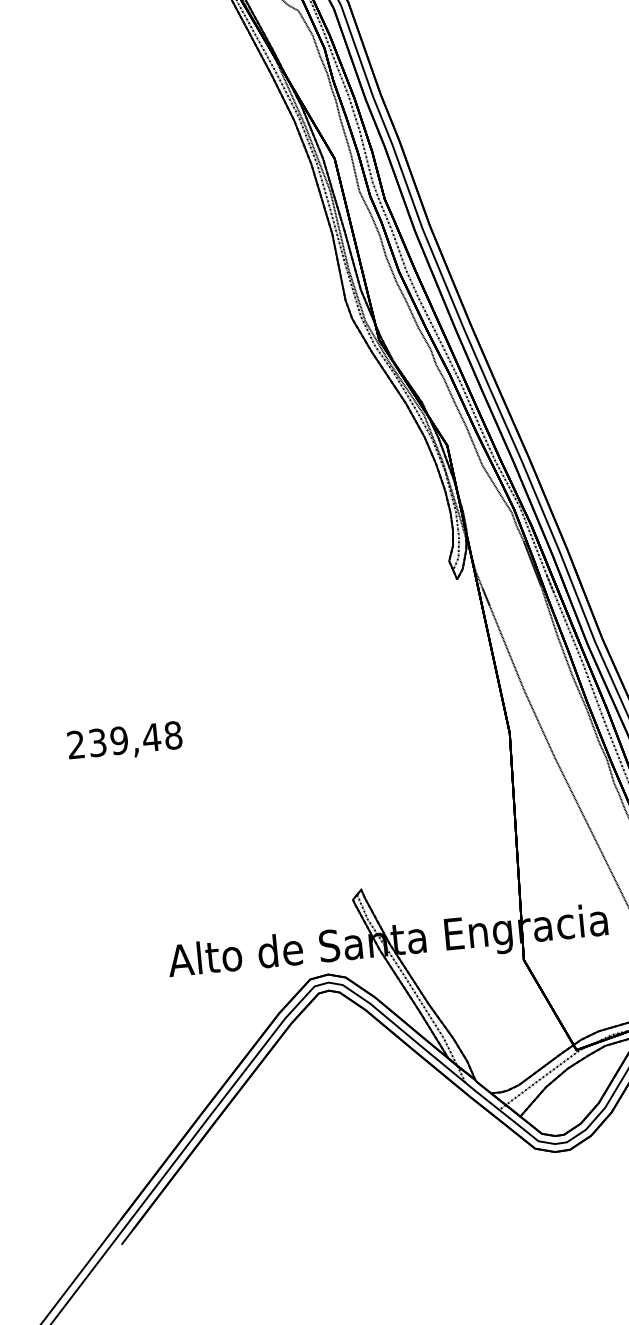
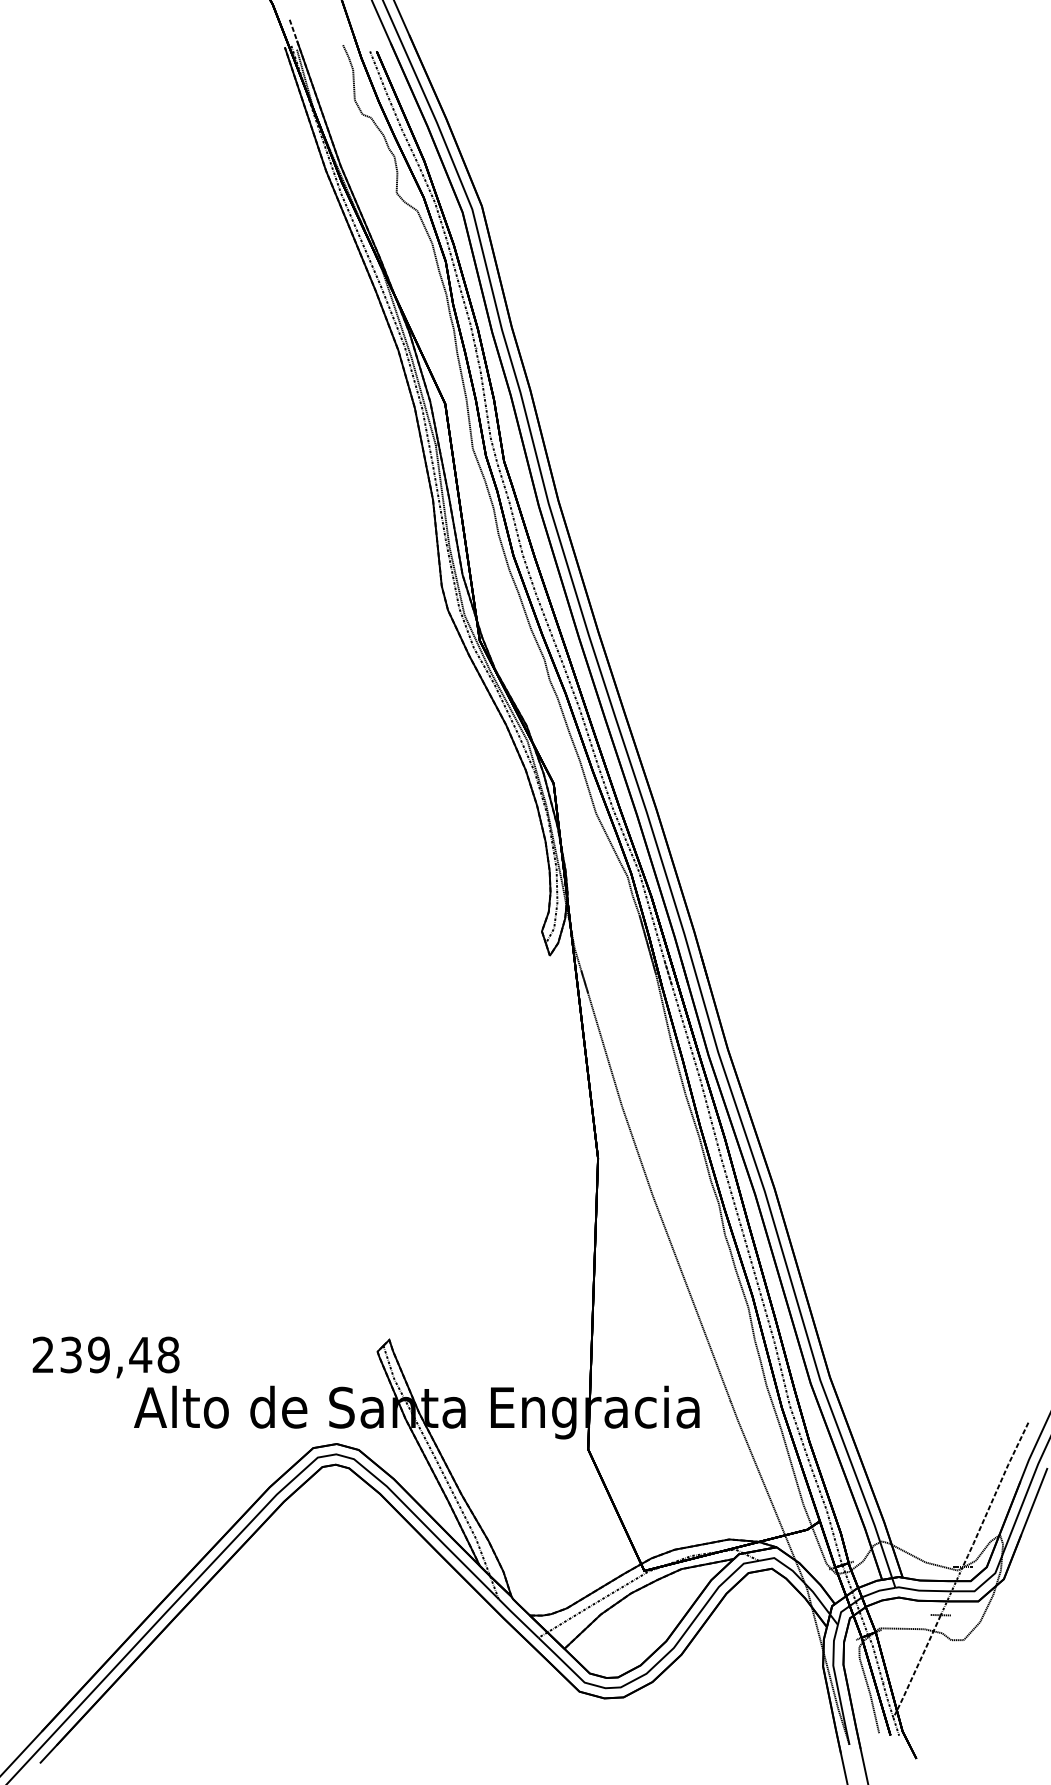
text: (124, 742) -> (105, 1357), moved

